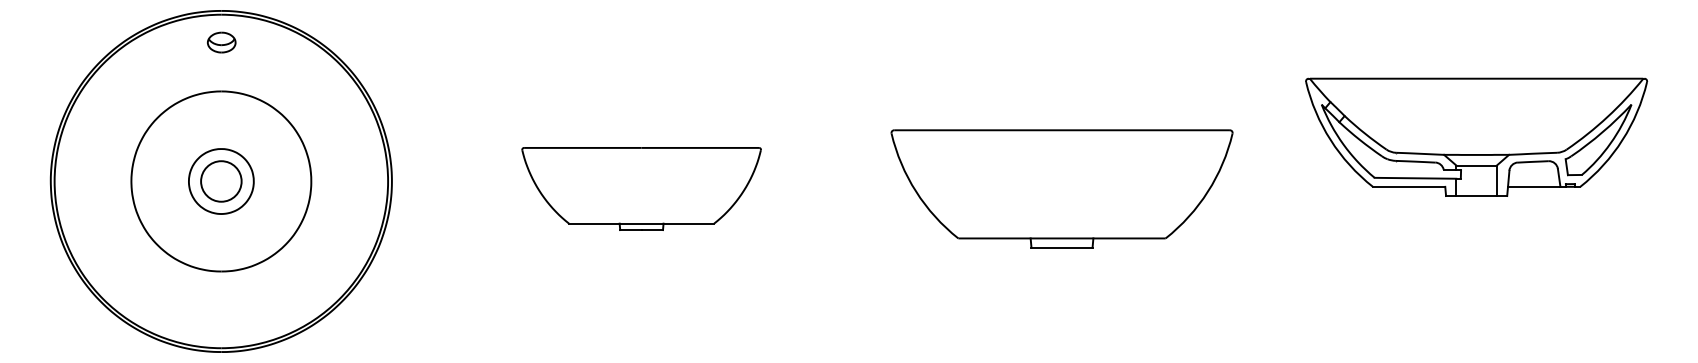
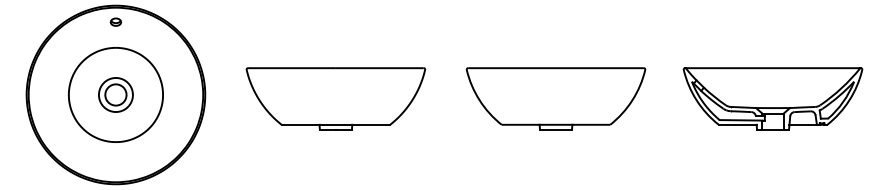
part: (220, 41) -> (115, 21), size x0.71
part: (1475, 136) -> (772, 98), moved
part: (640, 188) -> (335, 98), size x1.43

